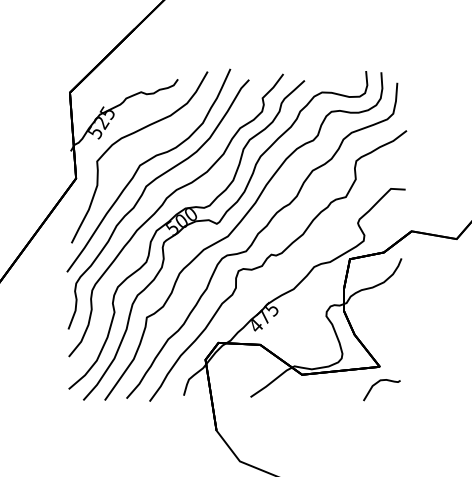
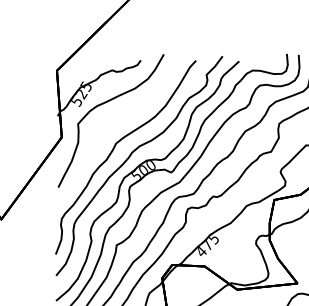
part: (145, 163) -> (115, 125), removed

